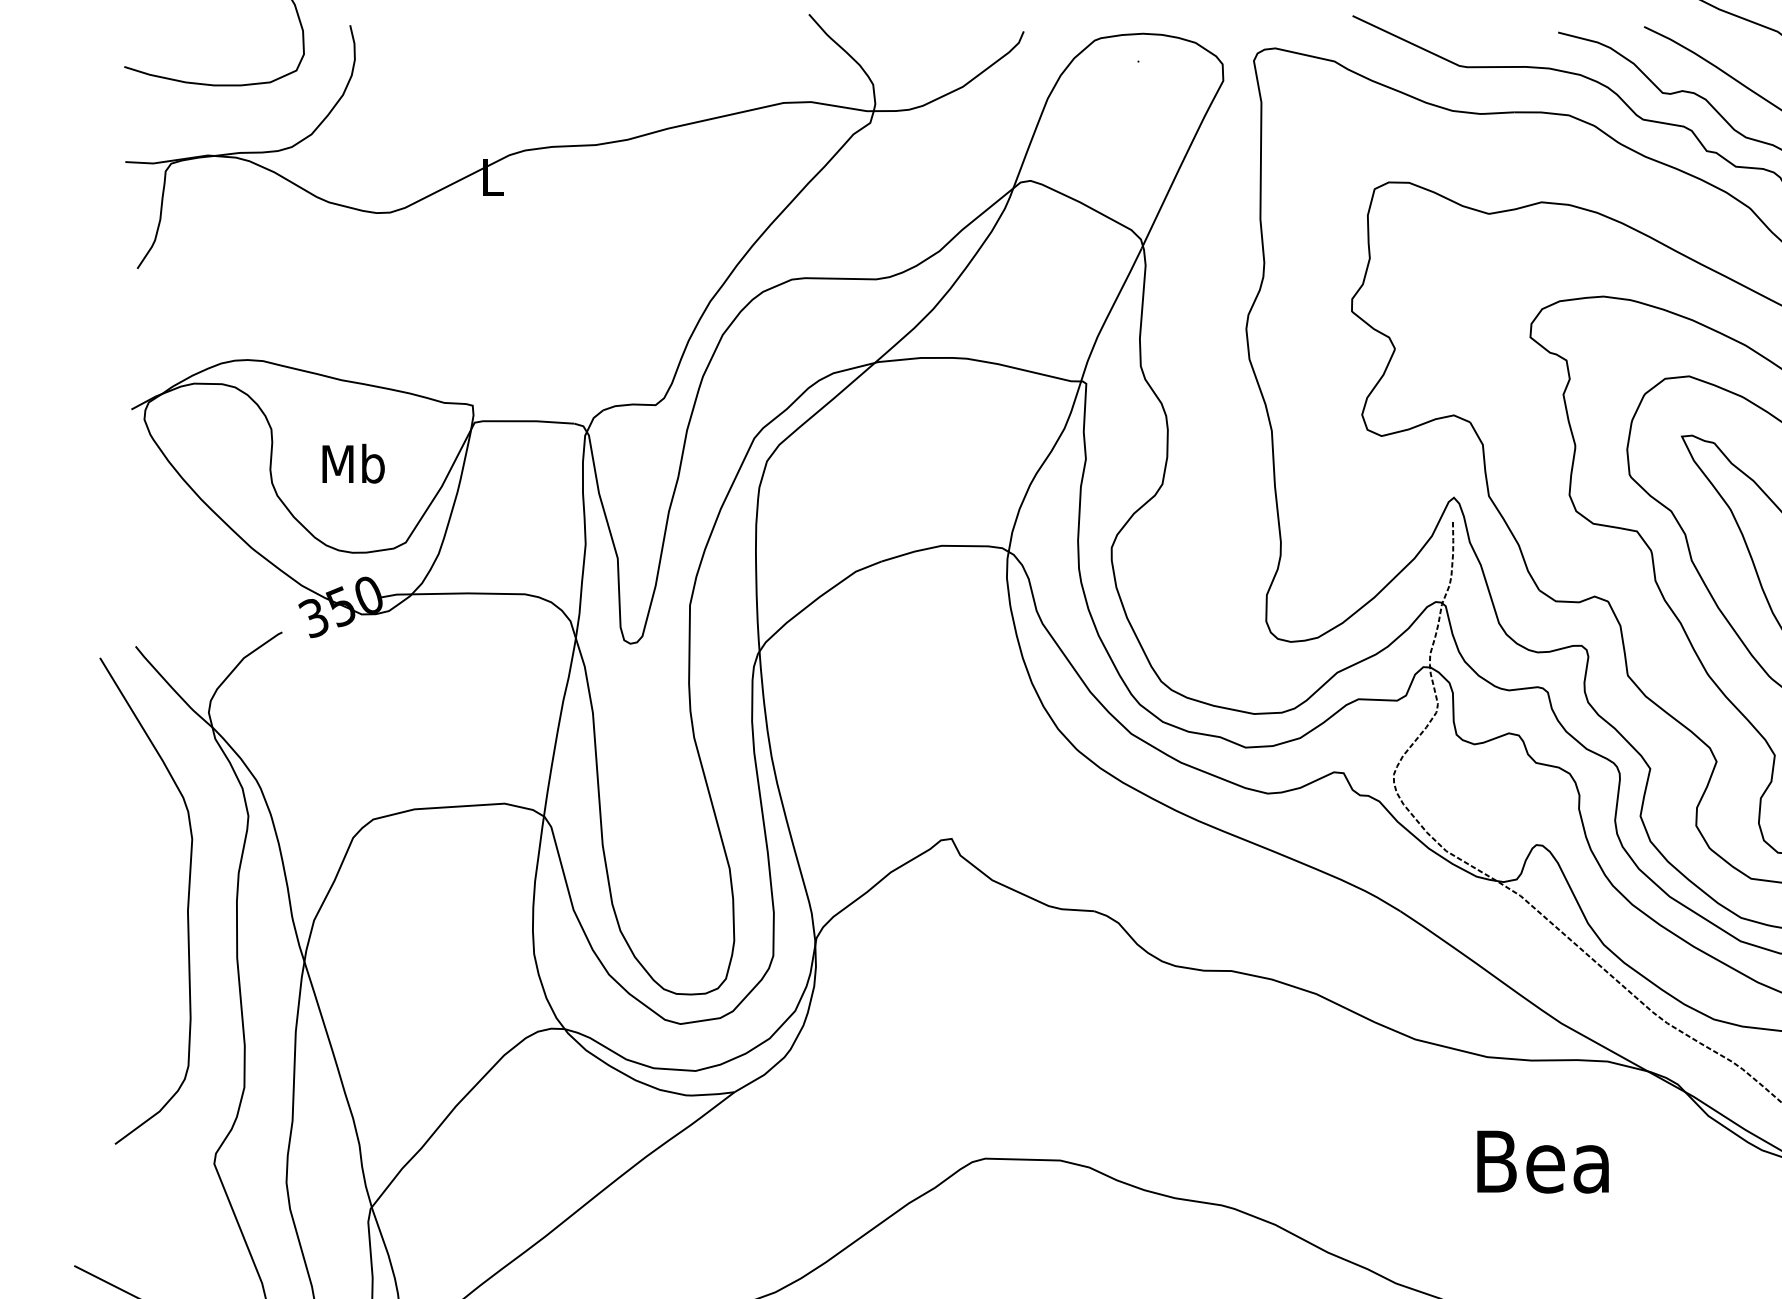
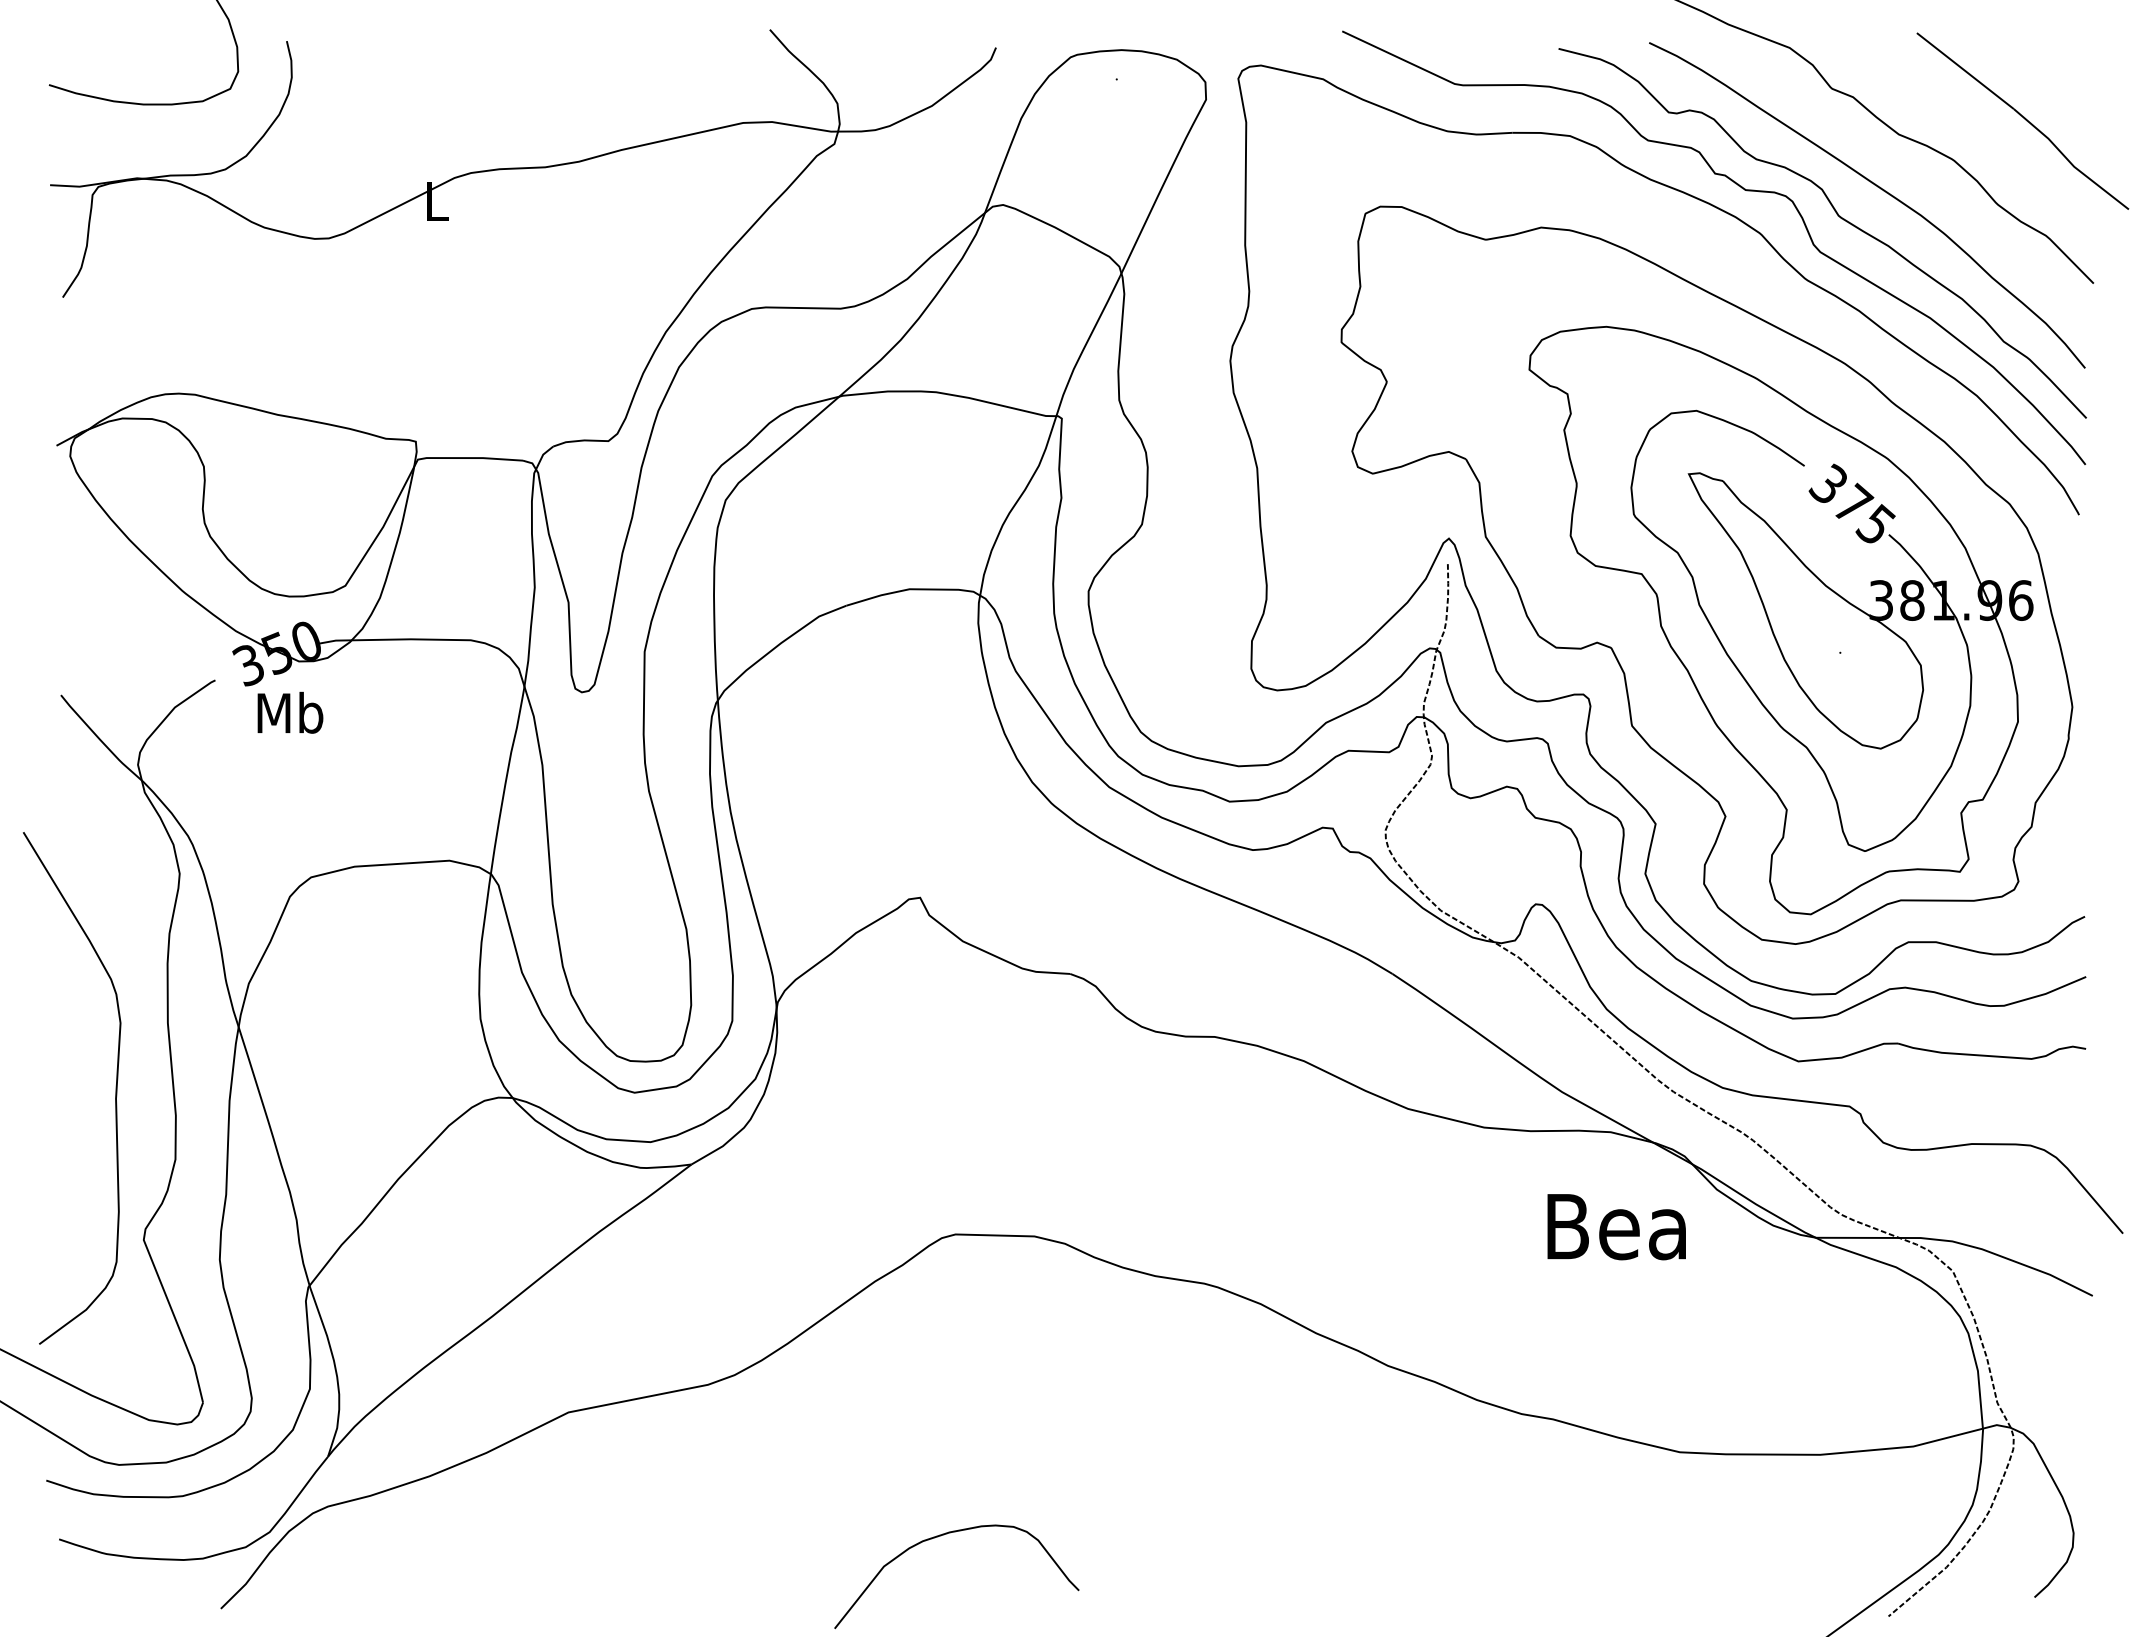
text: (353, 463) -> (290, 712), moved
curve: (187, 901) -> (115, 1088), moved
text: (1542, 1162) -> (1616, 1227), moved

